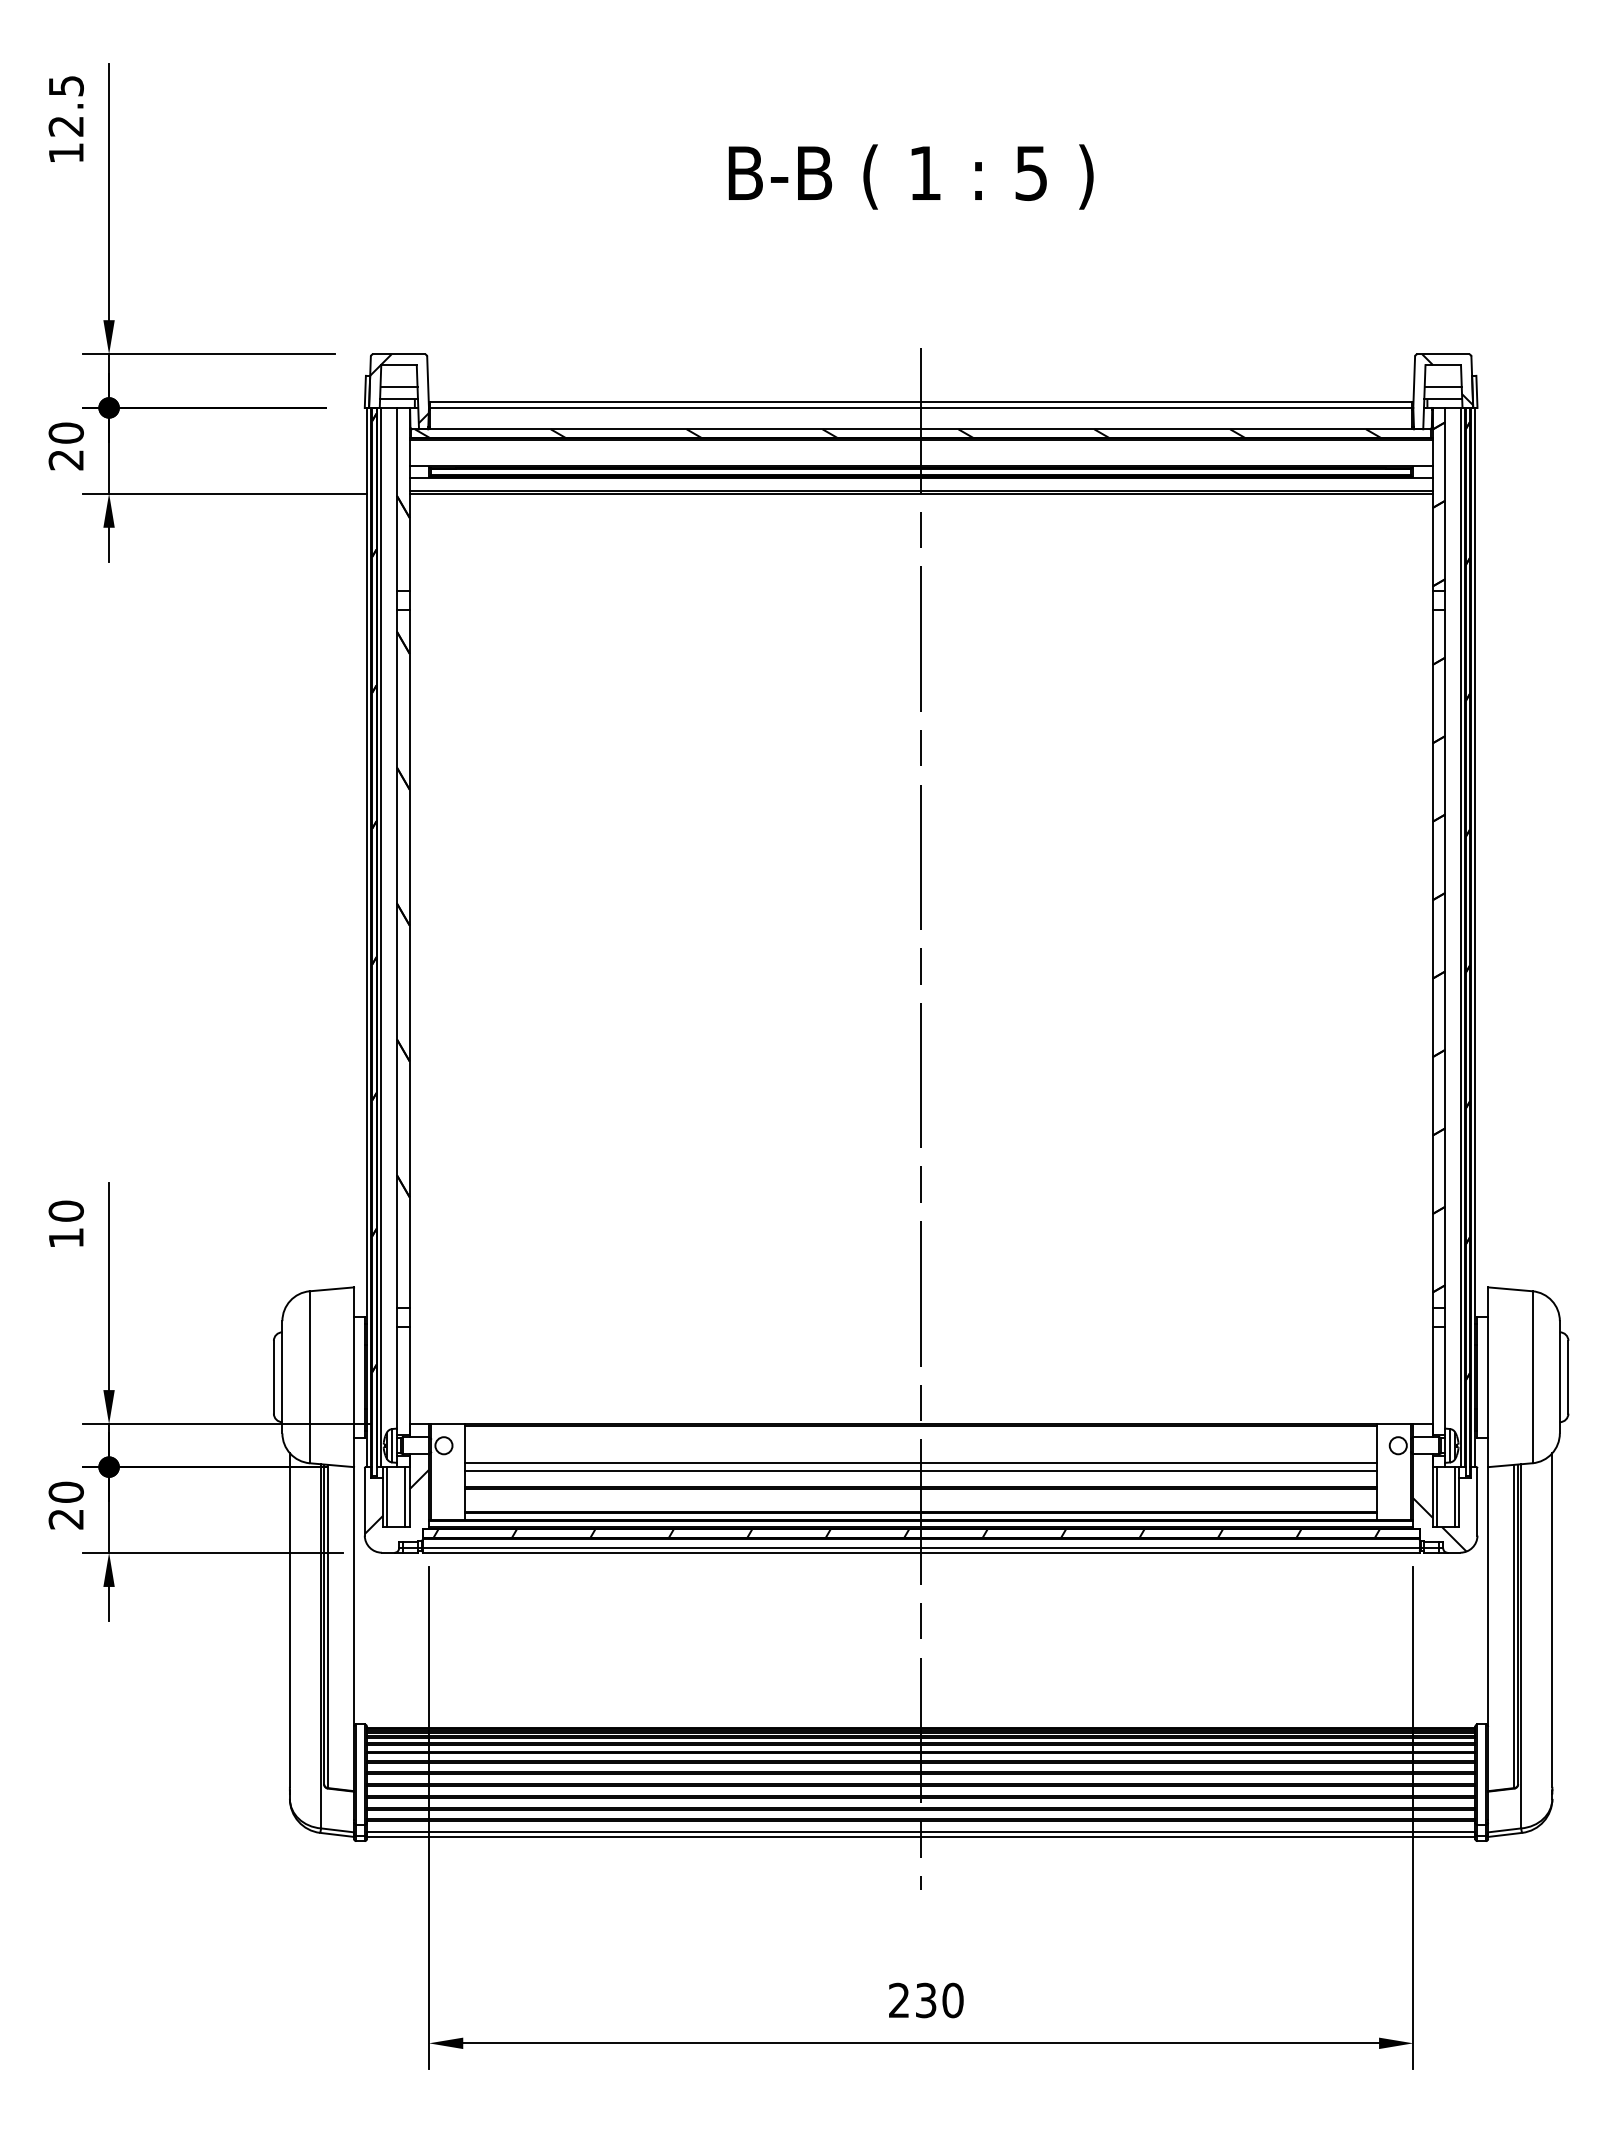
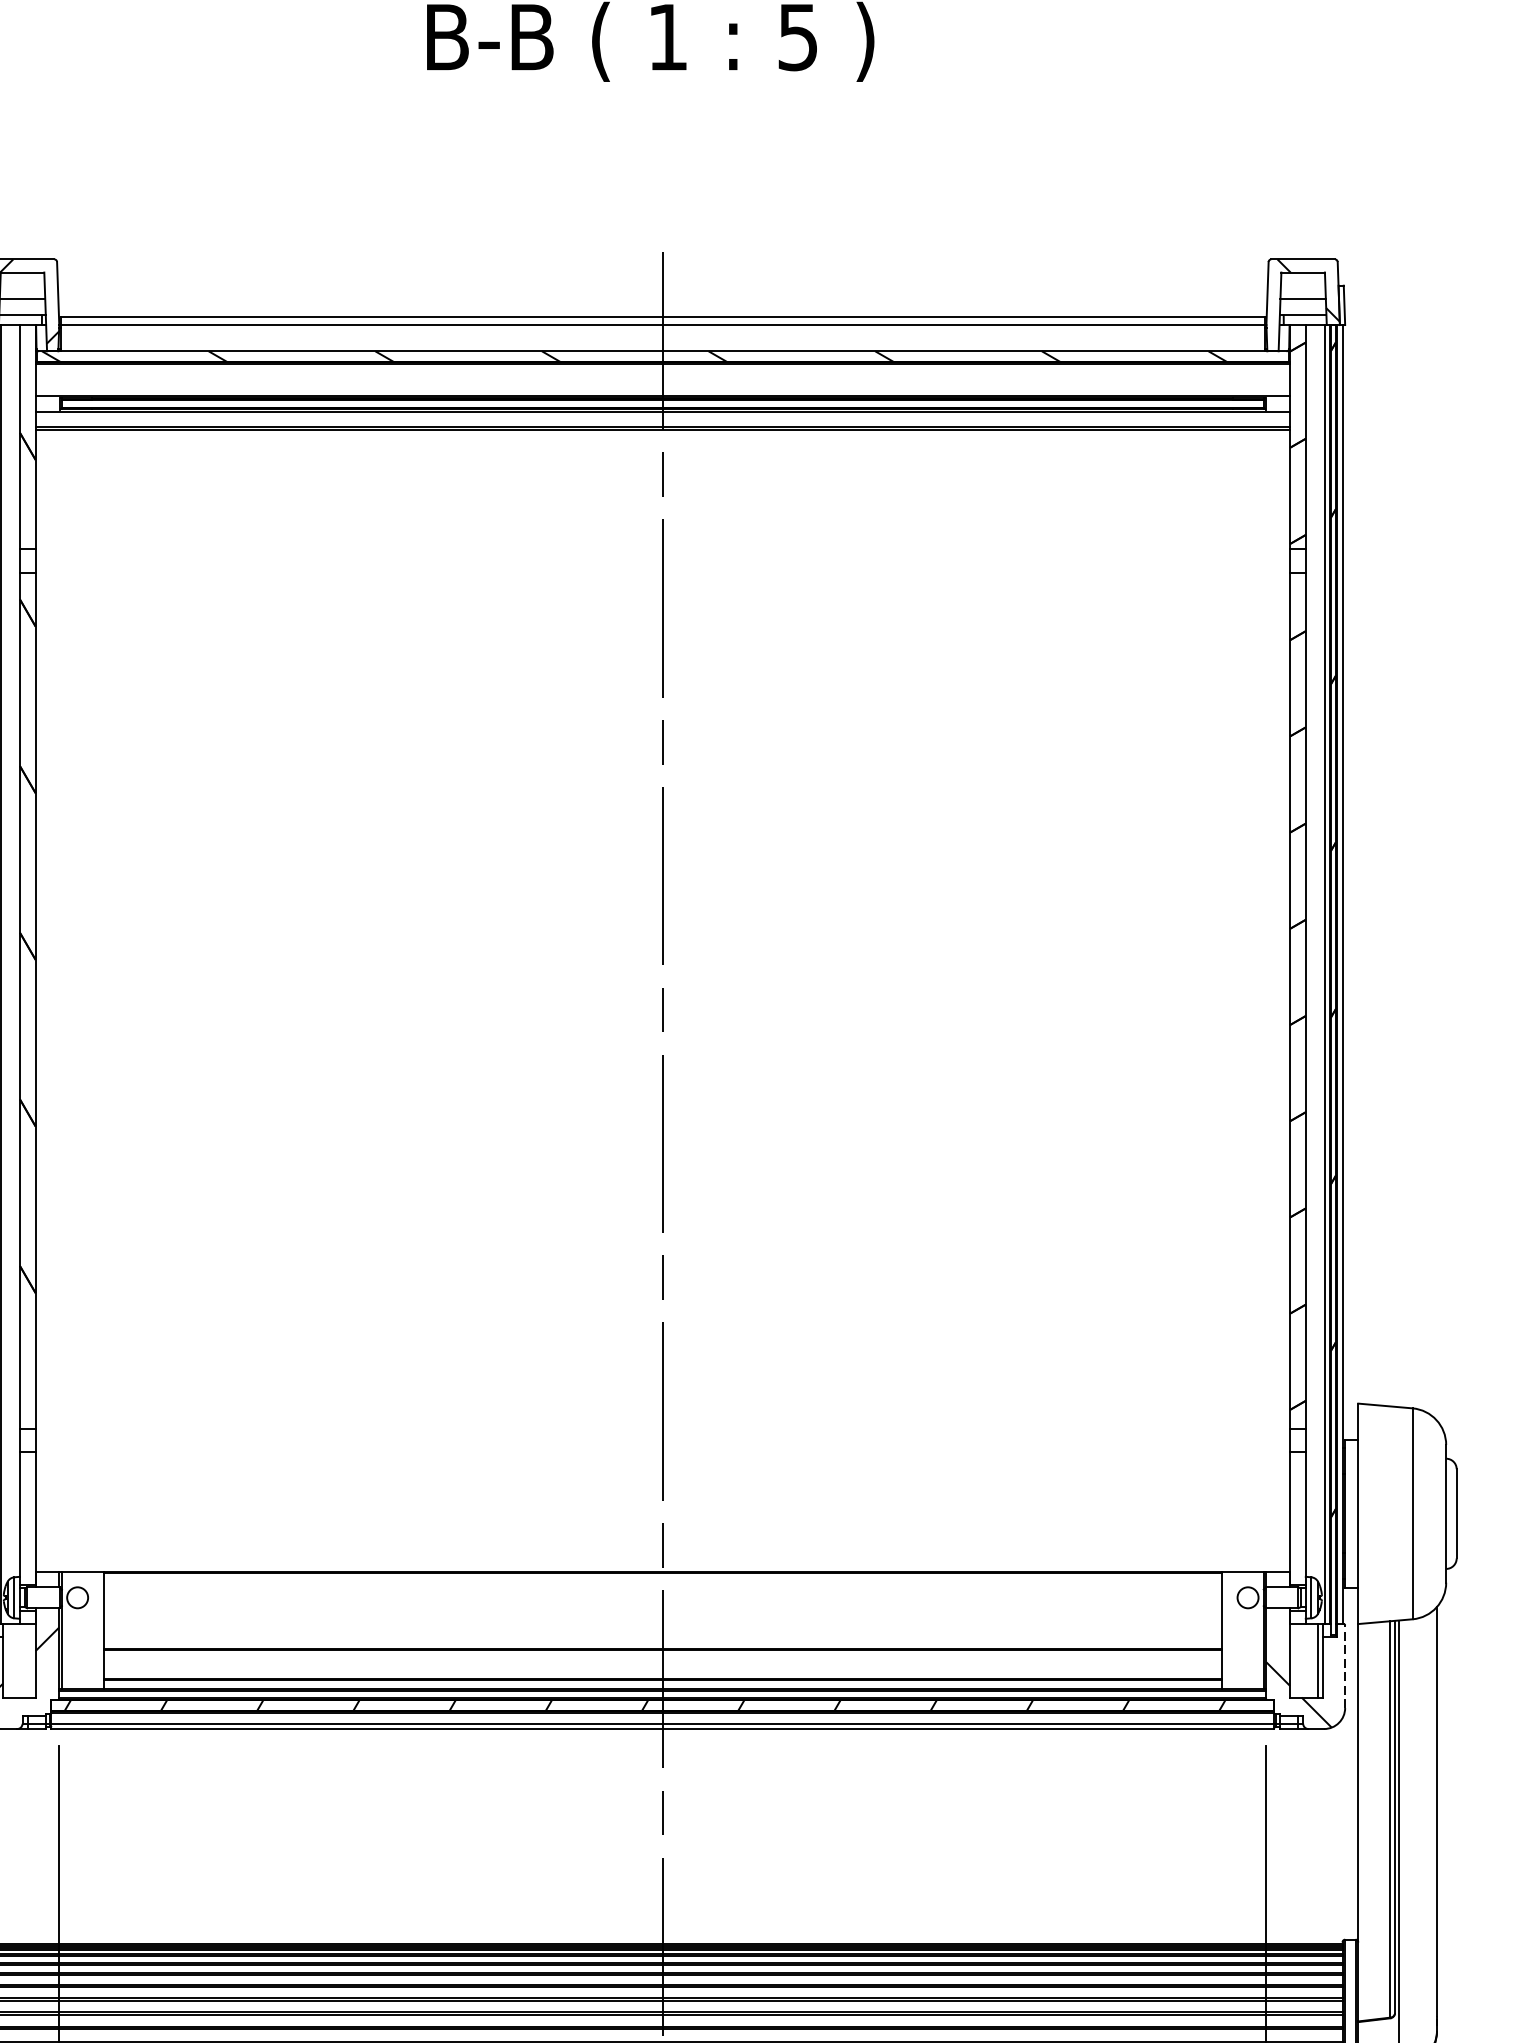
line: (920, 1462) -> (662, 1618), removed
line: (920, 1471) -> (662, 1629), removed
line: (387, 1497) -> (8, 1661), removed
line: (405, 1497) -> (30, 1661), removed
line: (1436, 1497) -> (1294, 1661), removed
line: (1477, 1501) -> (1345, 1666), solid -> dashed

